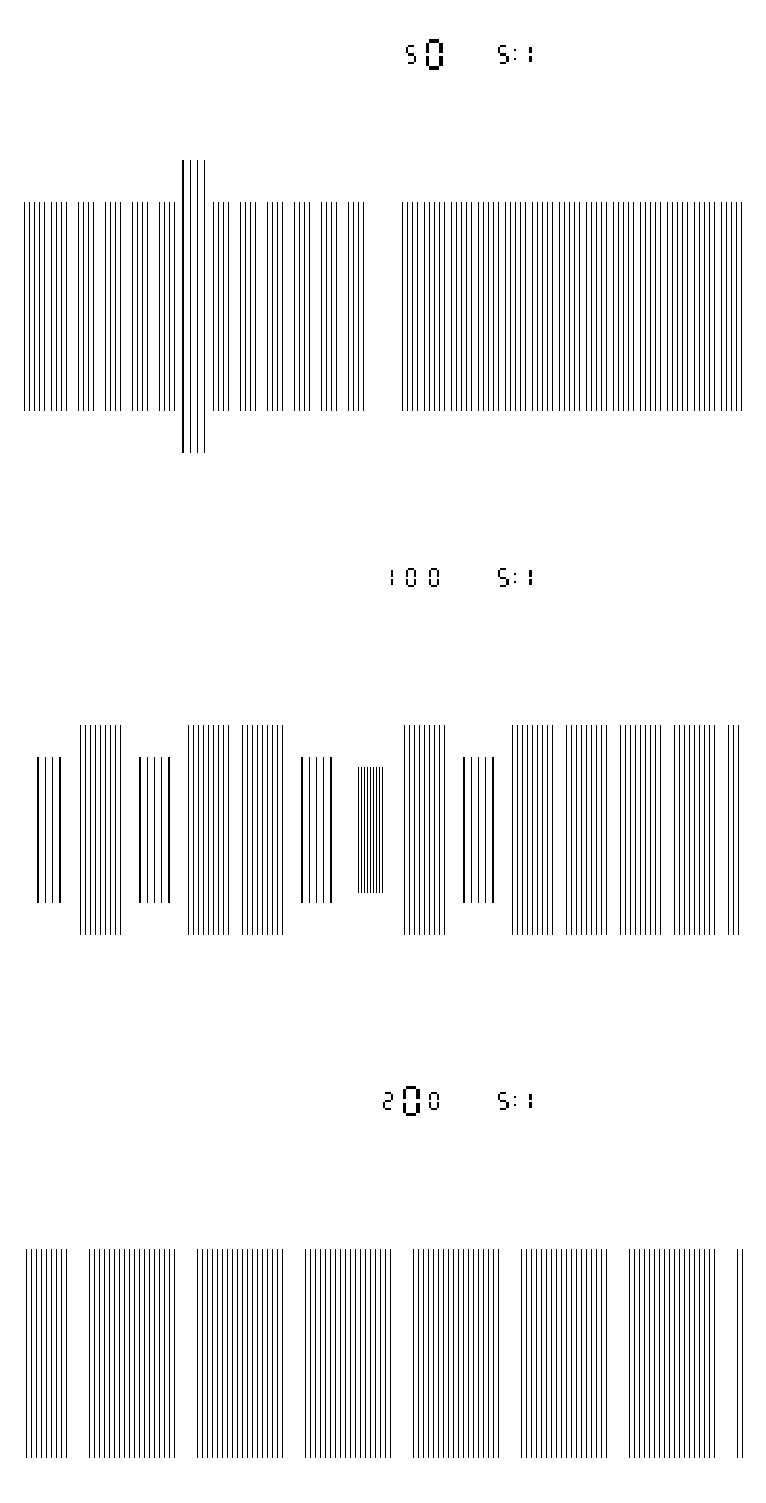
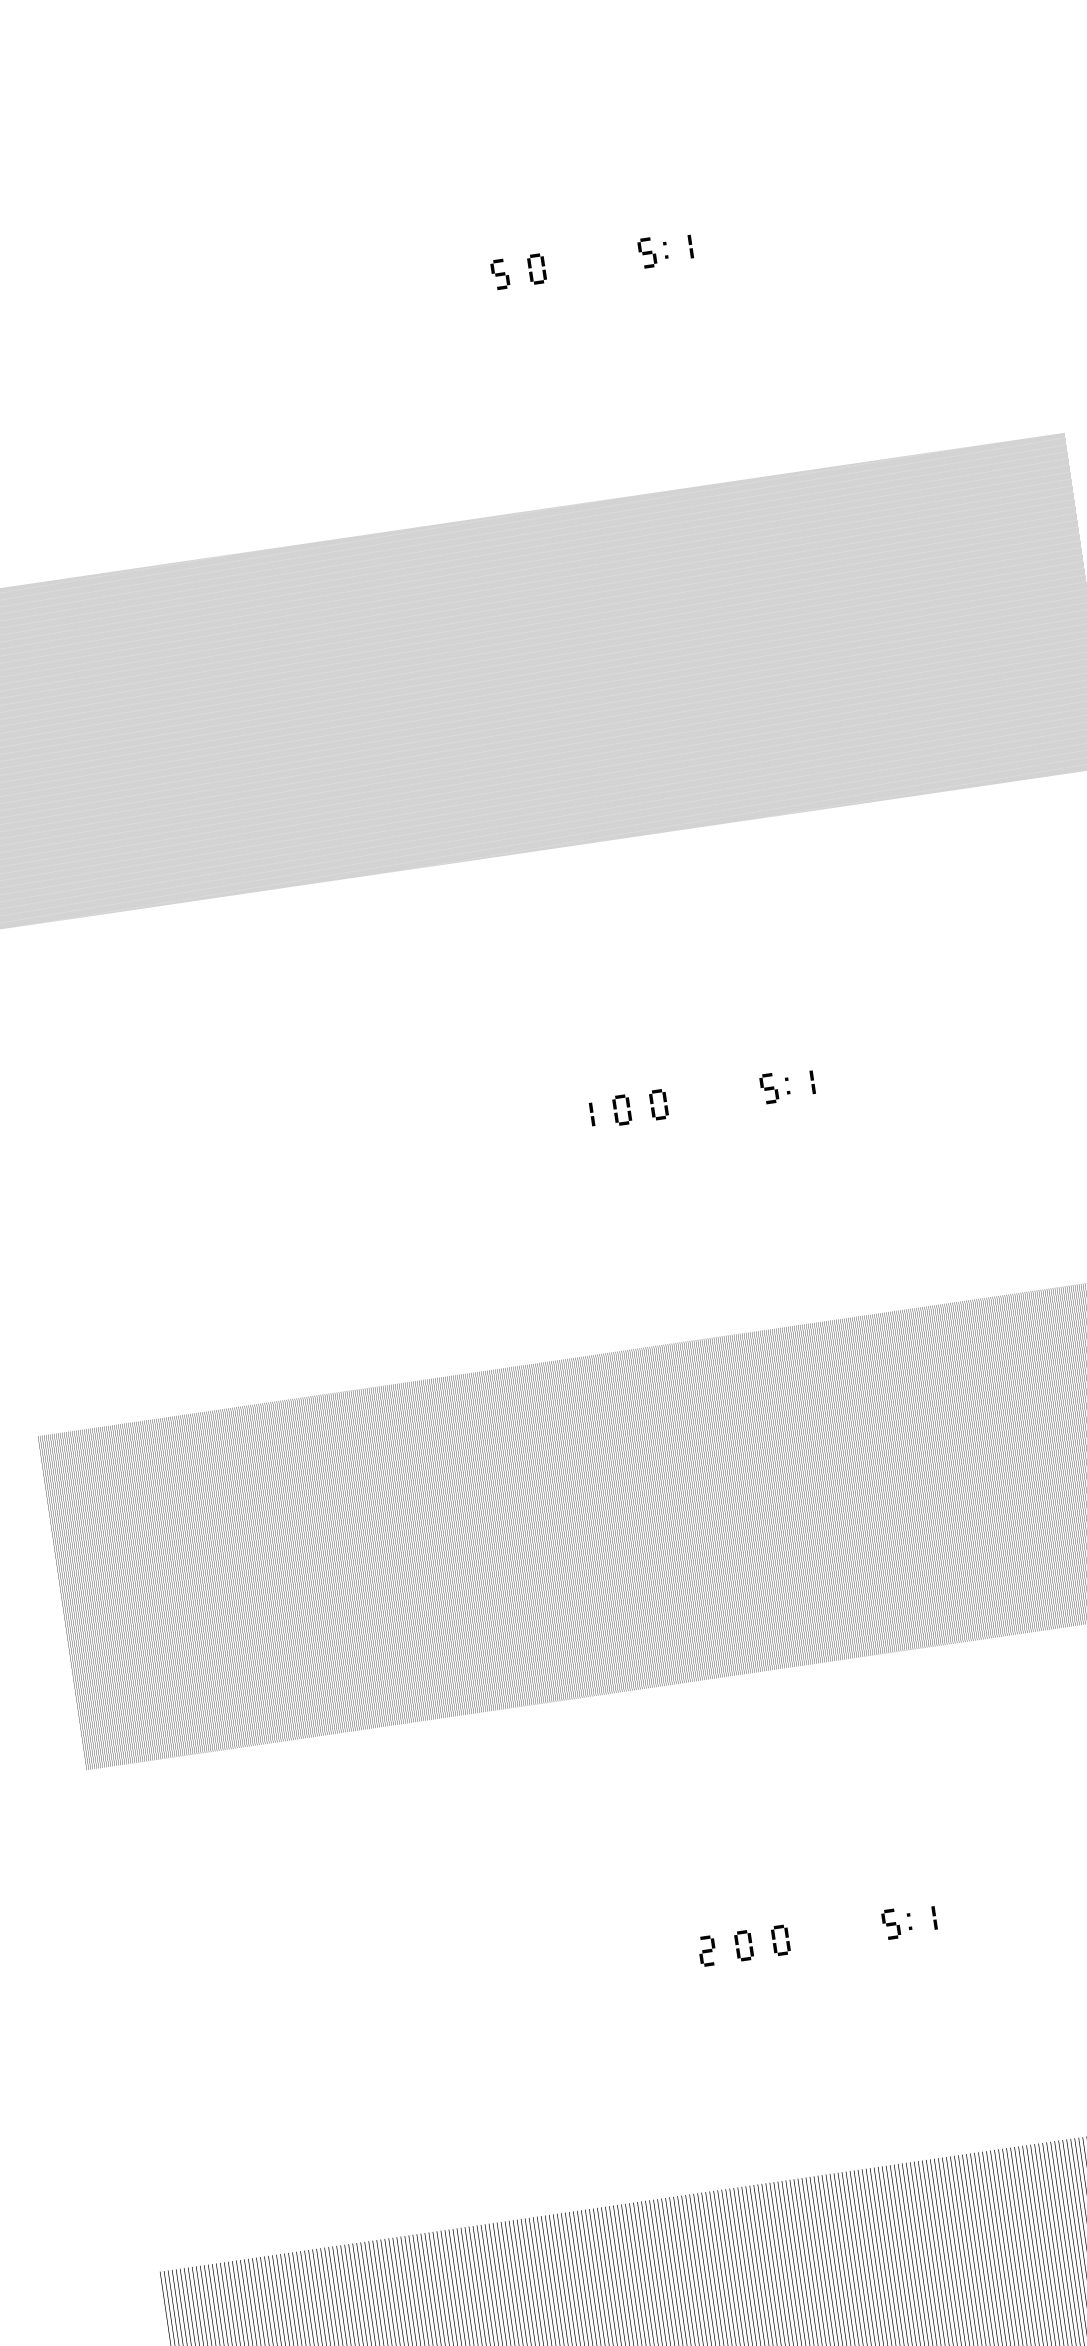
part: (433, 54) -> (535, 269), size x0.62
part: (193, 306) -> (211, 727), size x0.71
part: (382, 306) -> (513, 683), size x0.62
part: (48, 829) -> (101, 1596), size x1.43
part: (154, 829) -> (270, 1571), size x1.43
part: (316, 829) -> (529, 1534), size x1.43
part: (370, 829) -> (615, 1521), size x1.67
part: (478, 829) -> (788, 1496), size x1.43
part: (410, 1100) -> (742, 1945), size x0.62

